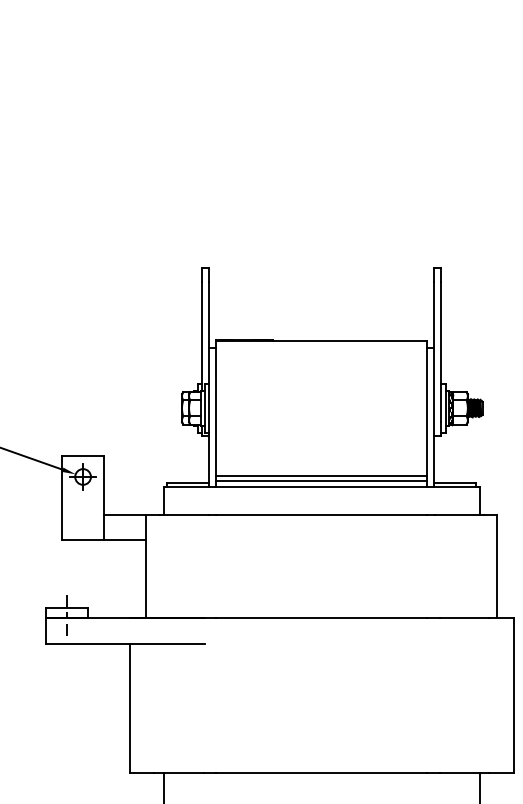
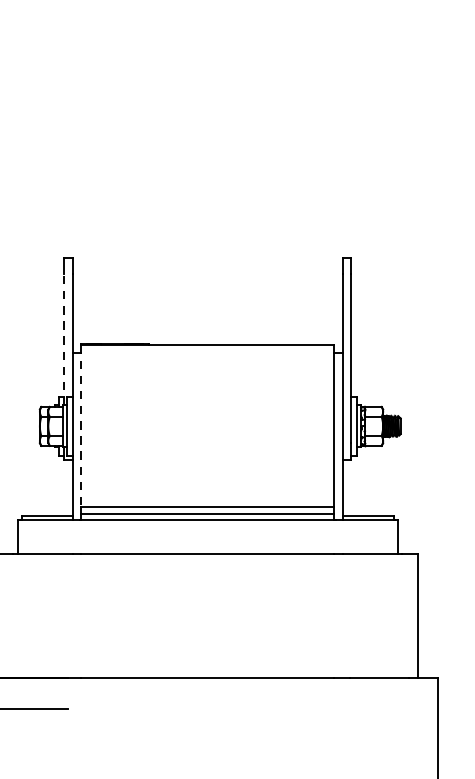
line: (202, 336) -> (64, 340), solid -> dashed
line: (216, 408) -> (81, 426), solid -> dashed

